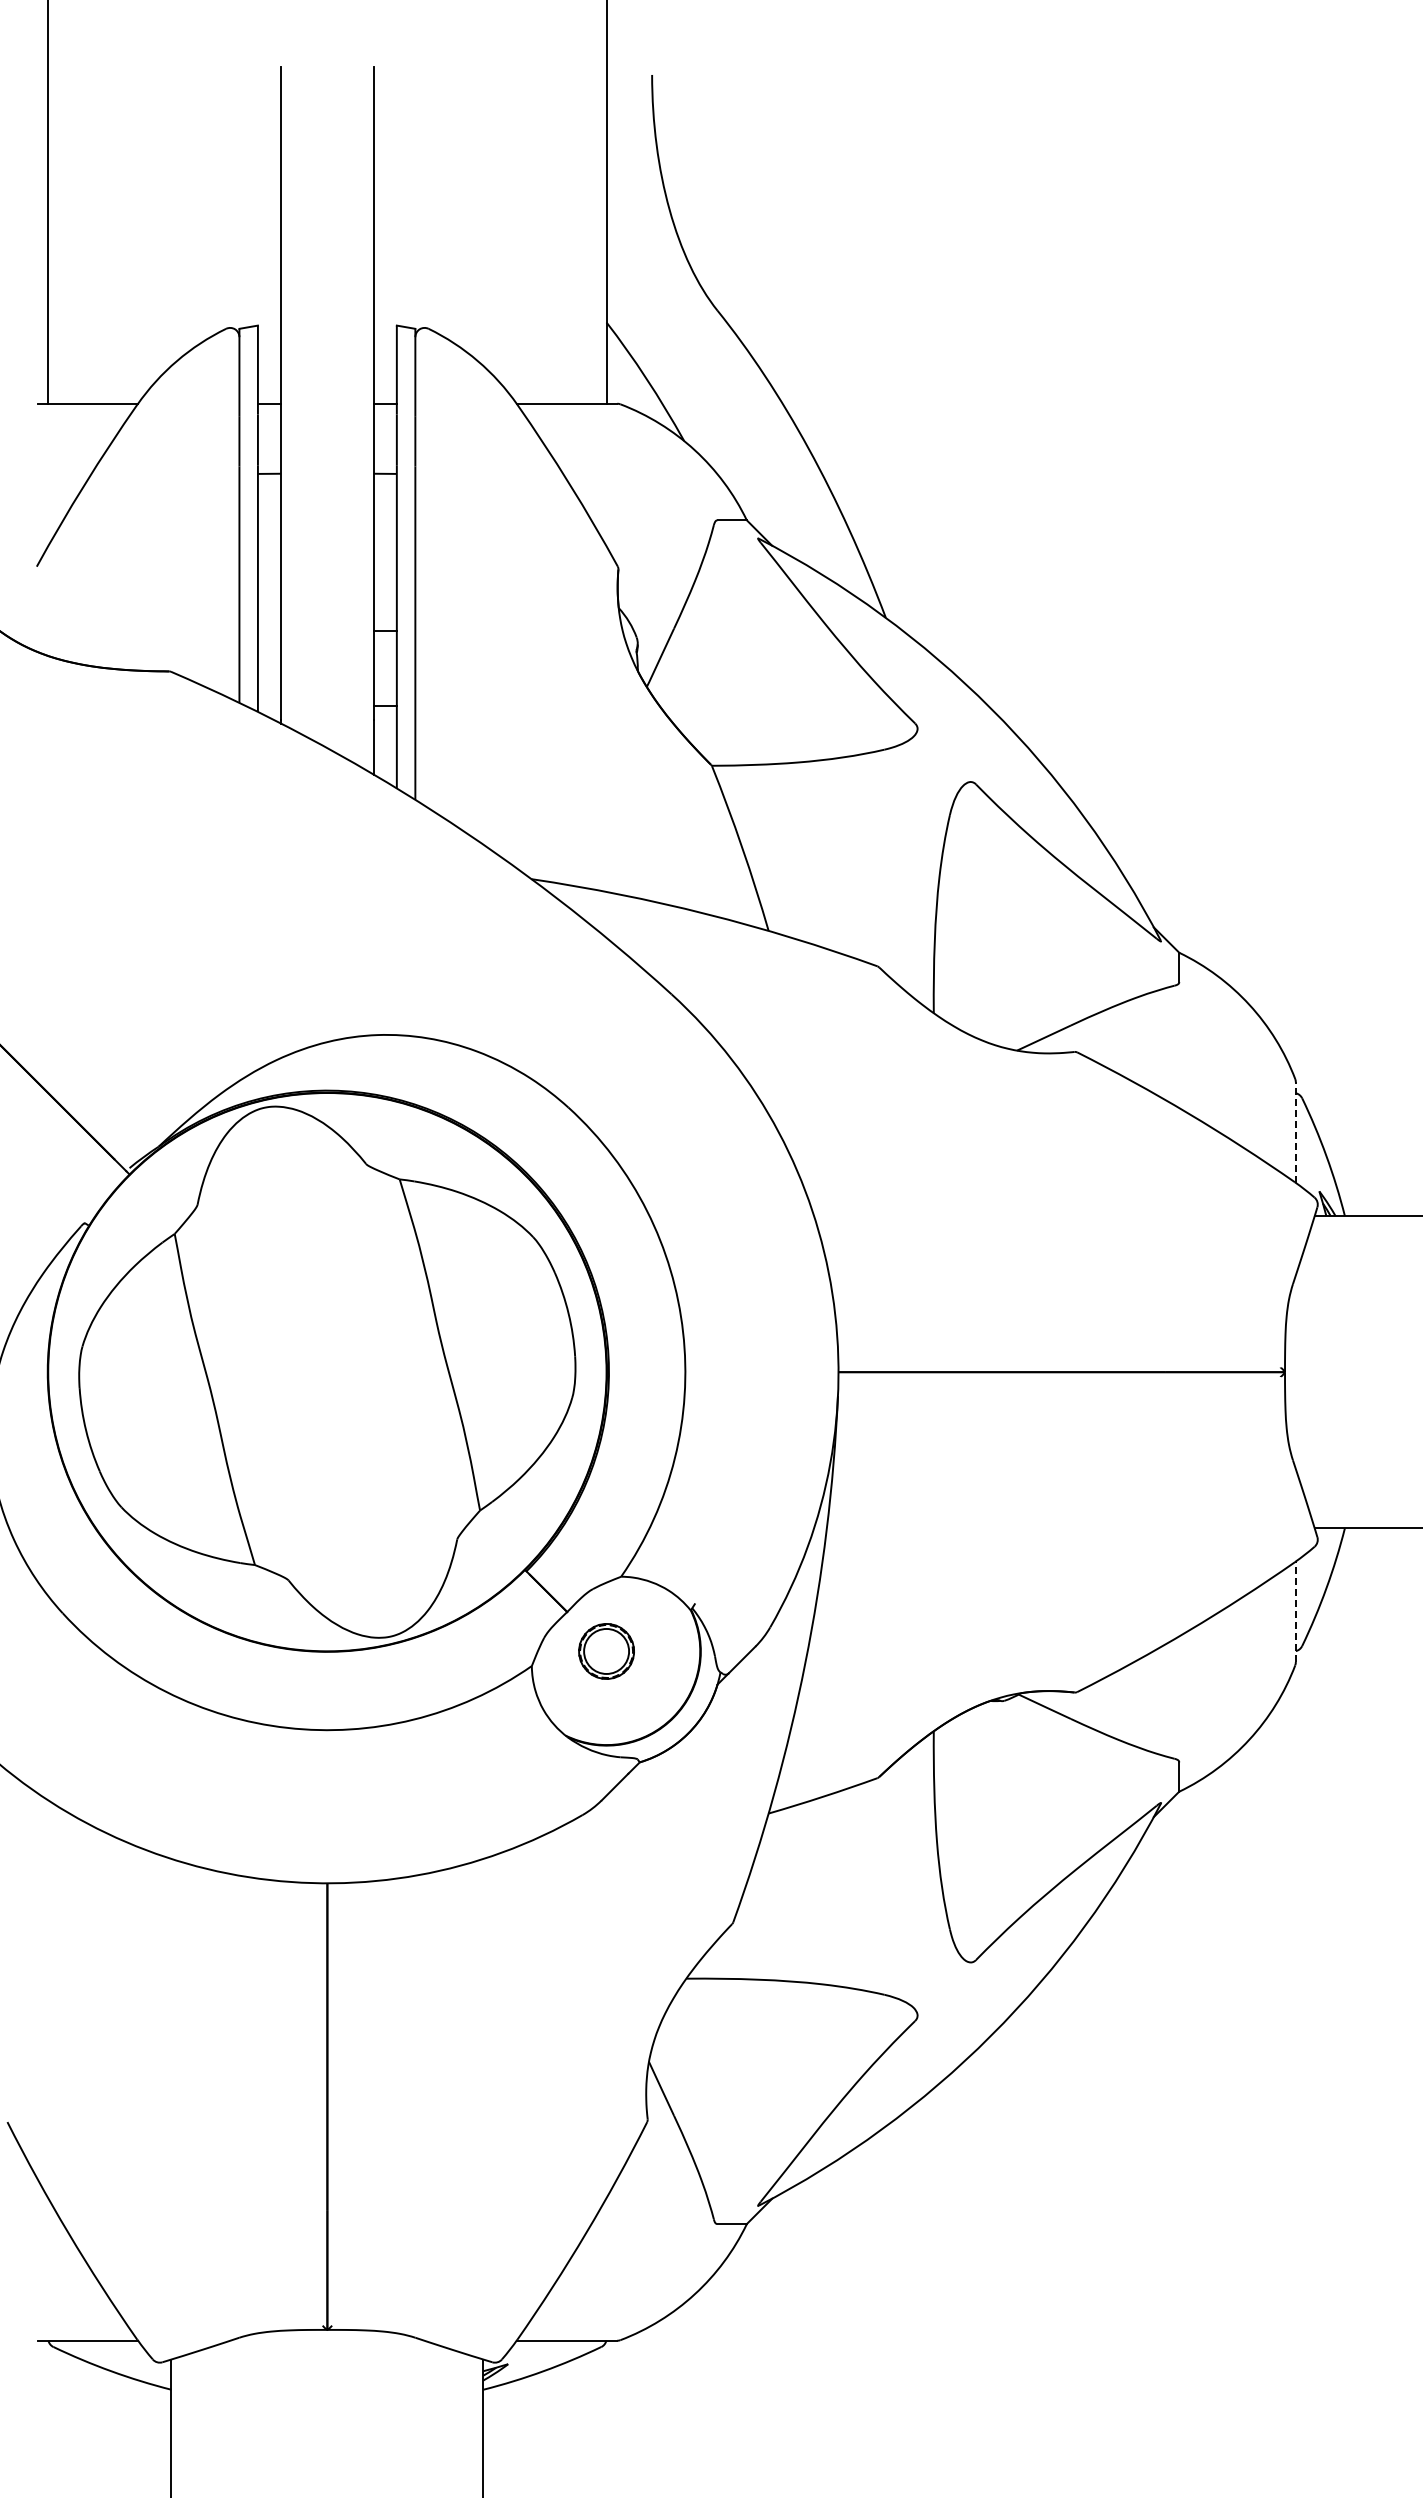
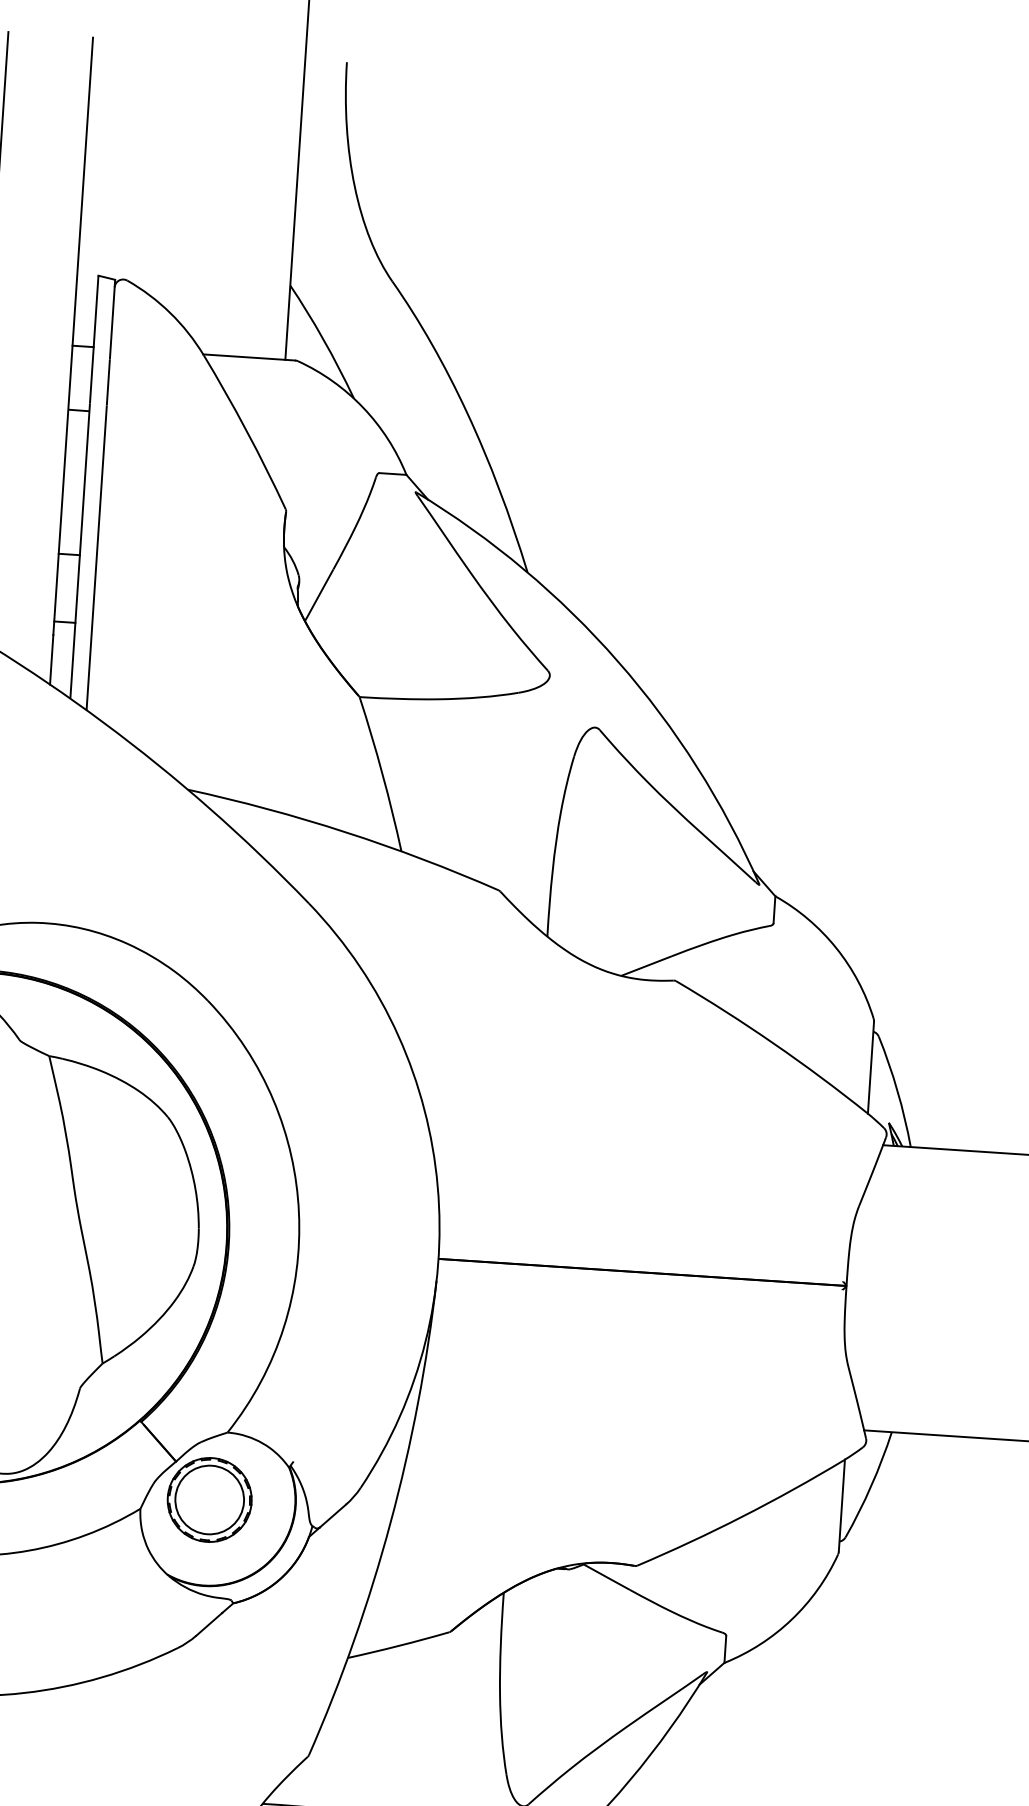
line: (1295, 1132) -> (870, 1067), dashed -> solid
line: (1295, 1611) -> (841, 1505), dashed -> solid
part: (606, 1651) -> (209, 1500), size x1.67

